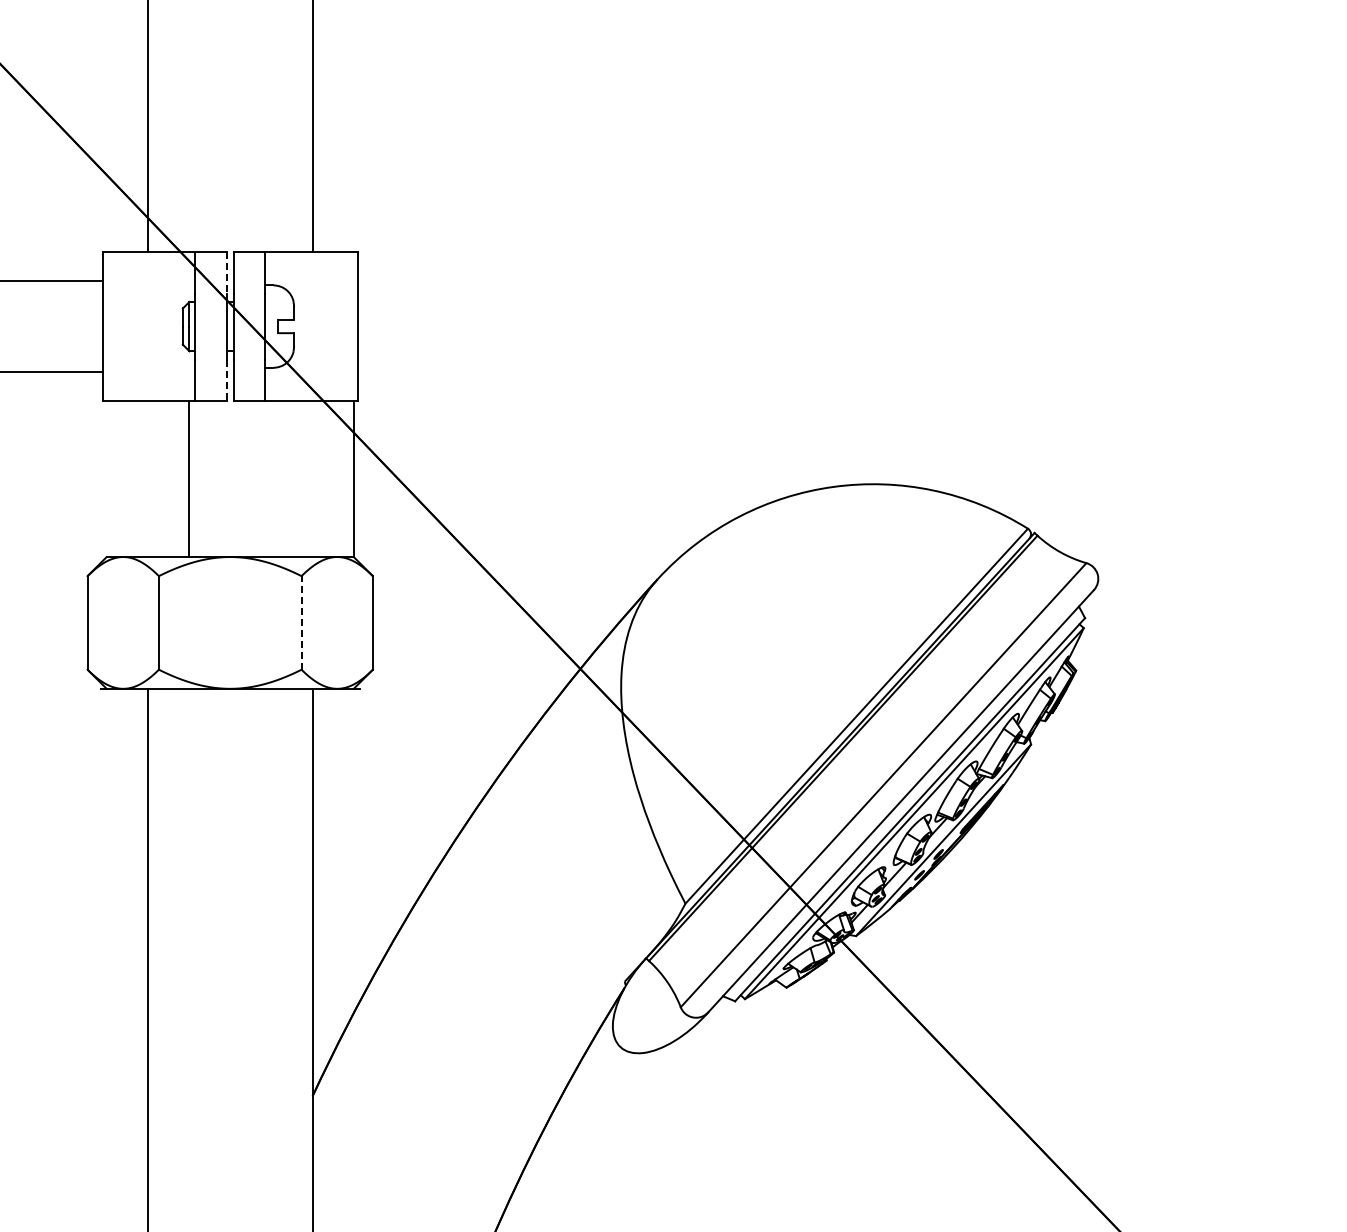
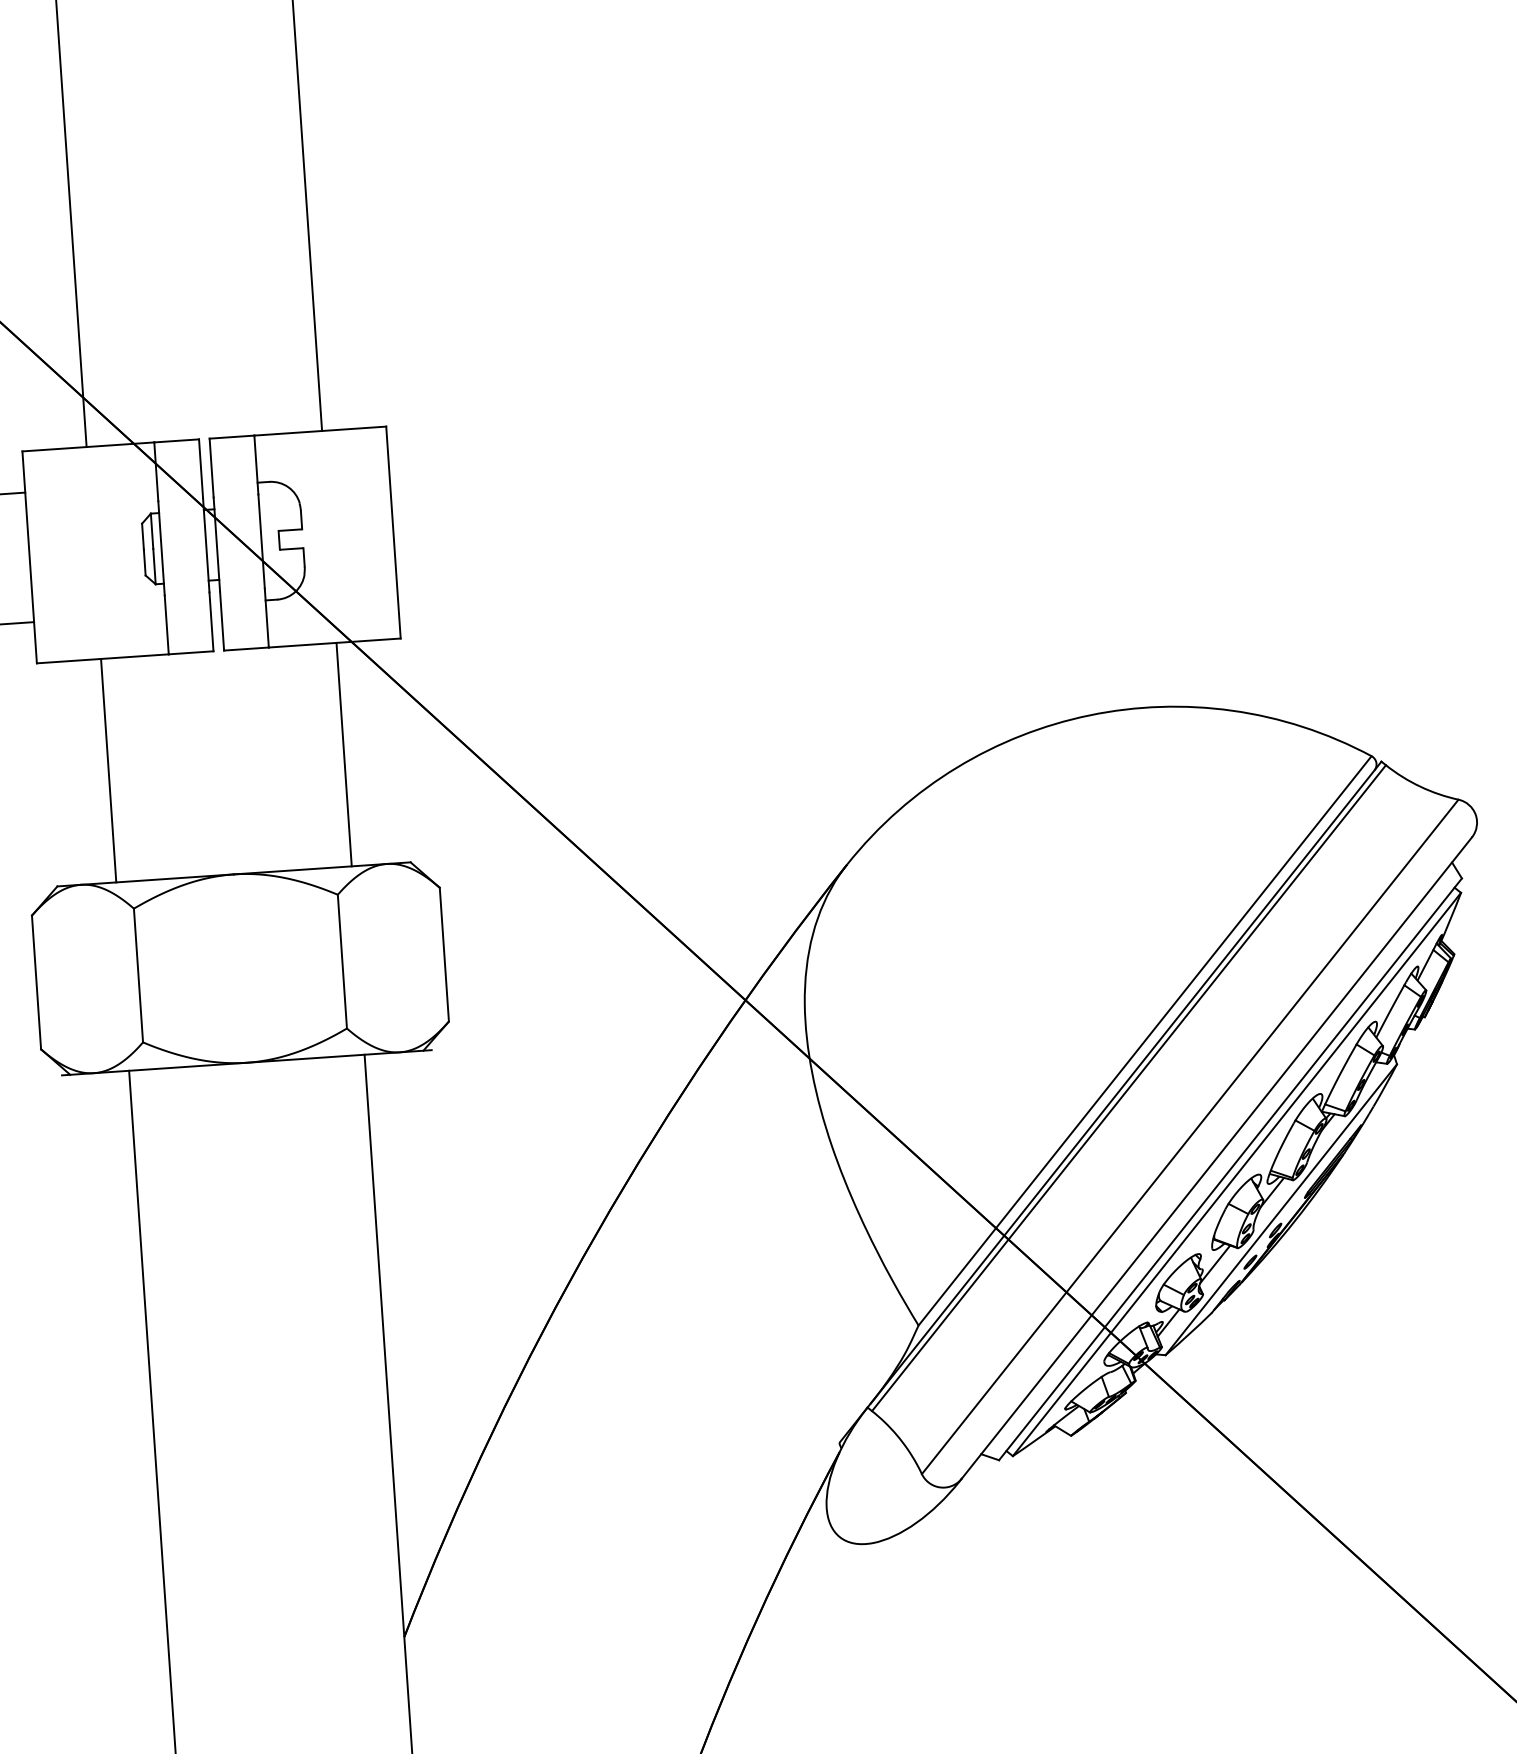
line: (226, 273) -> (201, 469), dashed -> solid
line: (226, 380) -> (211, 622), dashed -> solid
line: (188, 478) -> (108, 770), moved
line: (353, 478) -> (343, 754), moved
line: (301, 622) -> (342, 961), dashed -> solid

